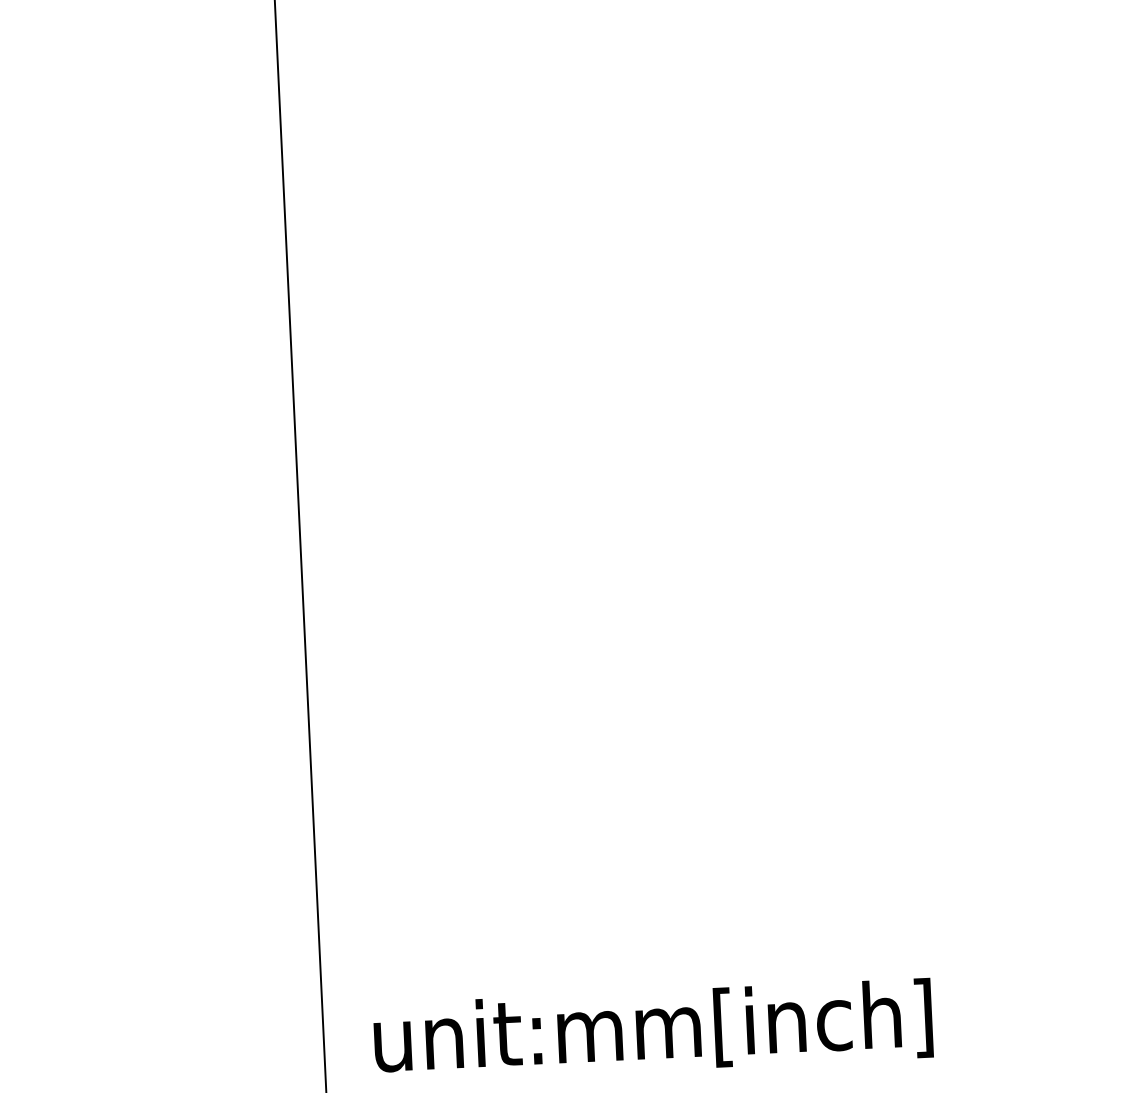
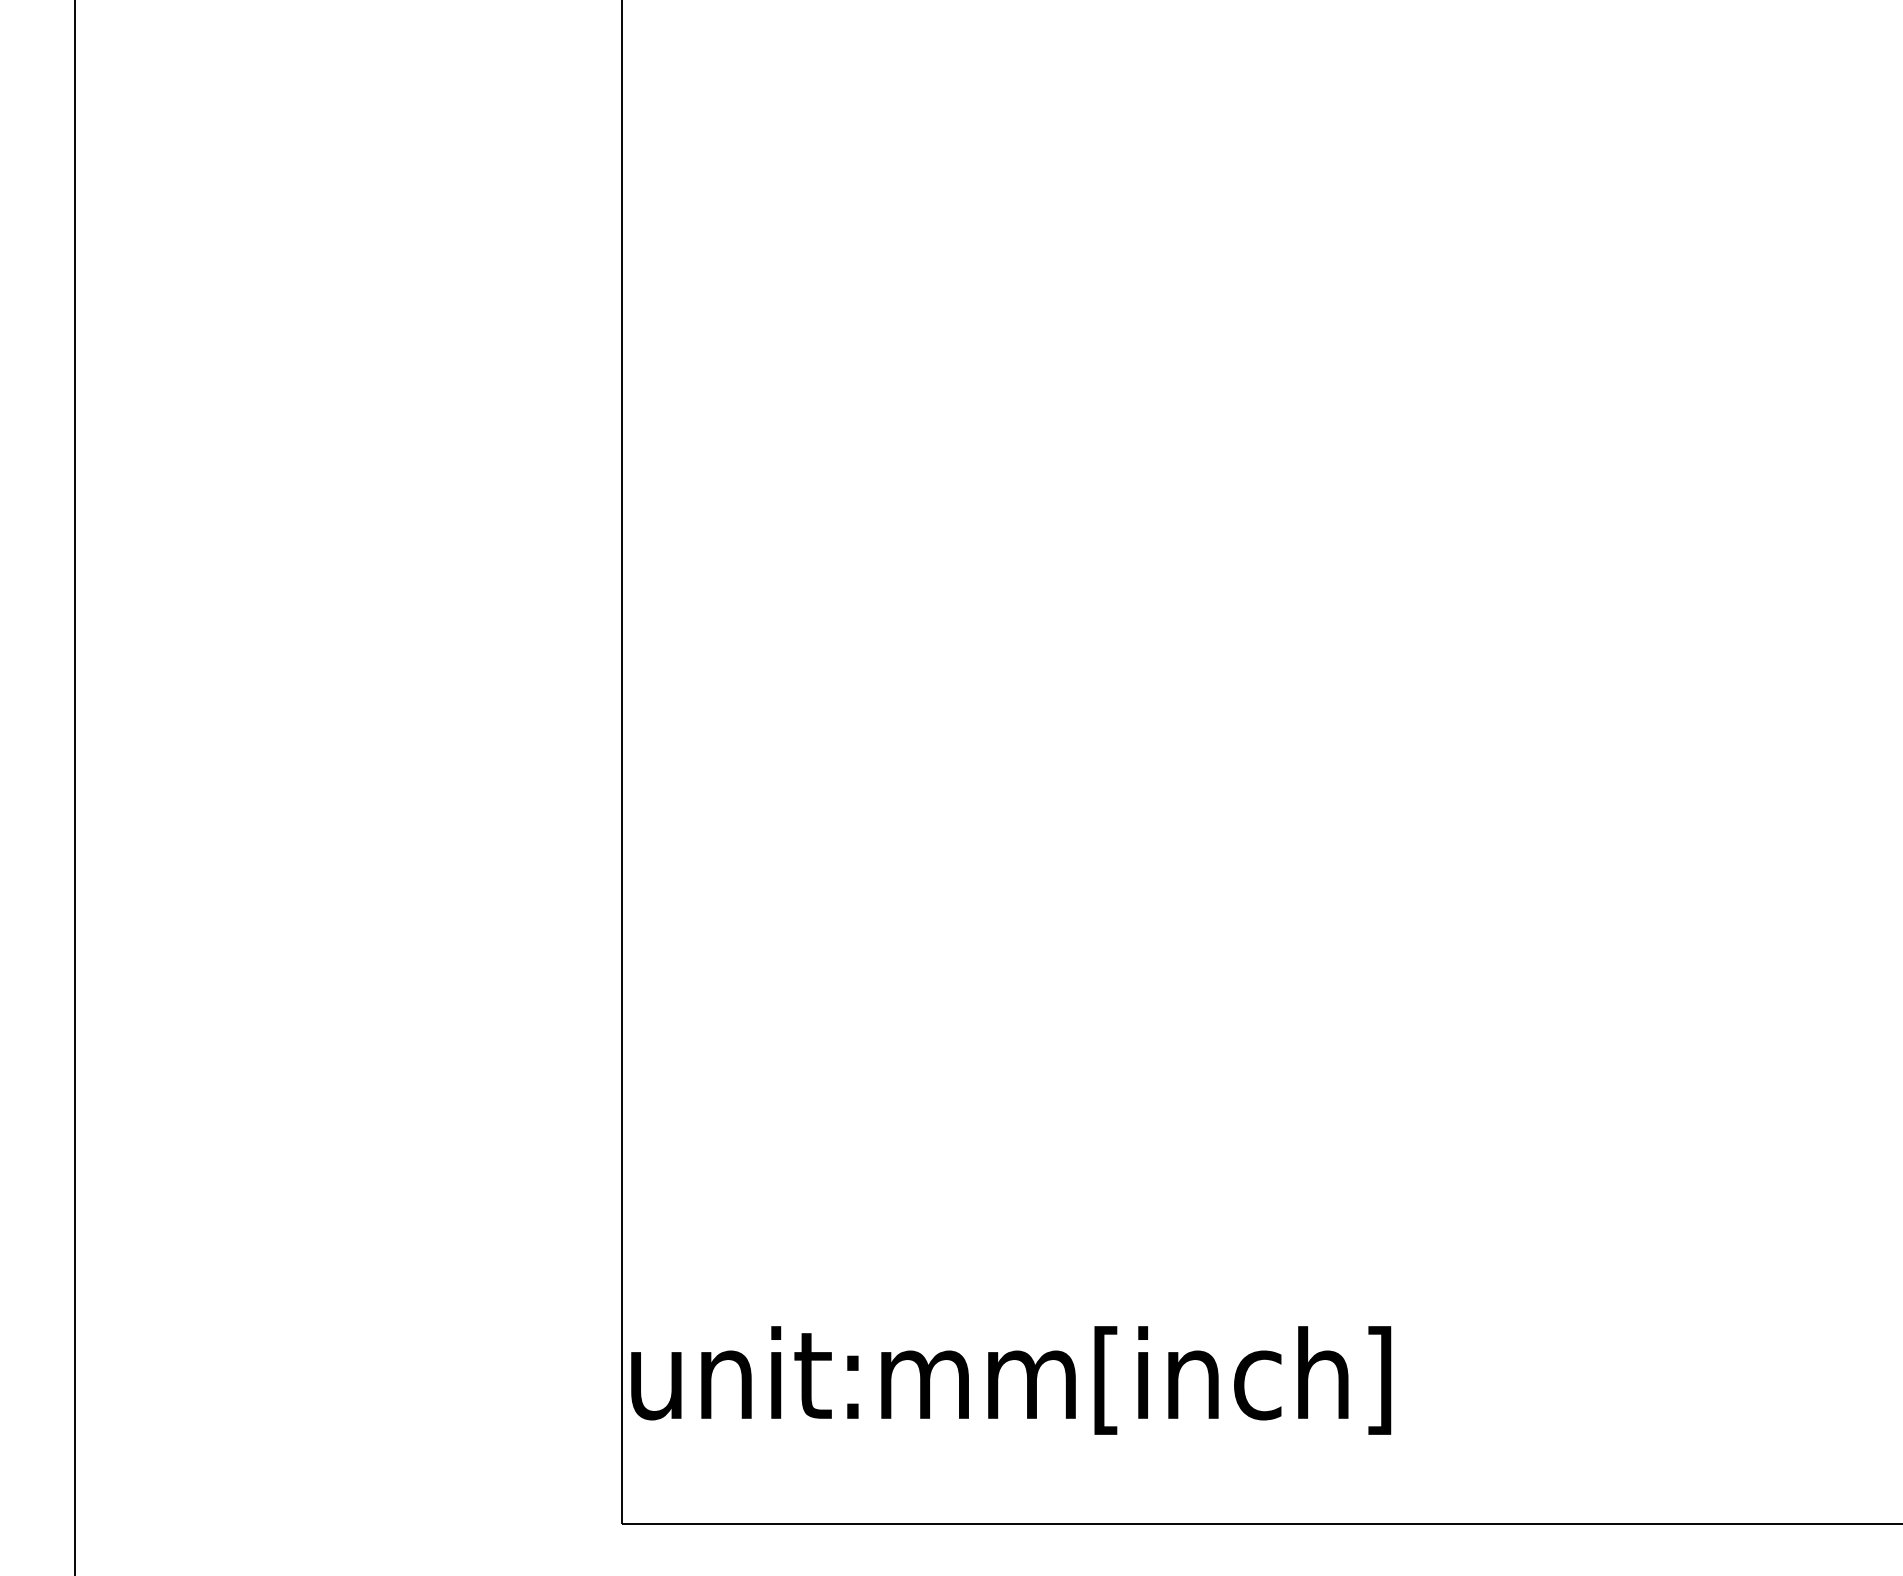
text: (653, 1030) -> (1011, 1380), moved

